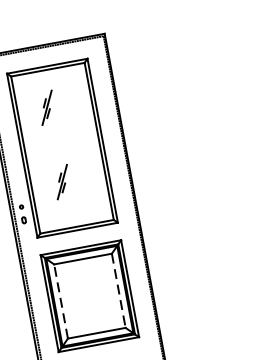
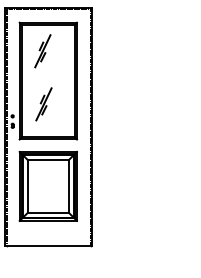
part: (46, 108) -> (42, 51), size x1.43
part: (61, 182) -> (43, 104), size x1.43
line: (118, 291) -> (68, 186), dashed -> solid
line: (60, 300) -> (27, 185), dashed -> solid

